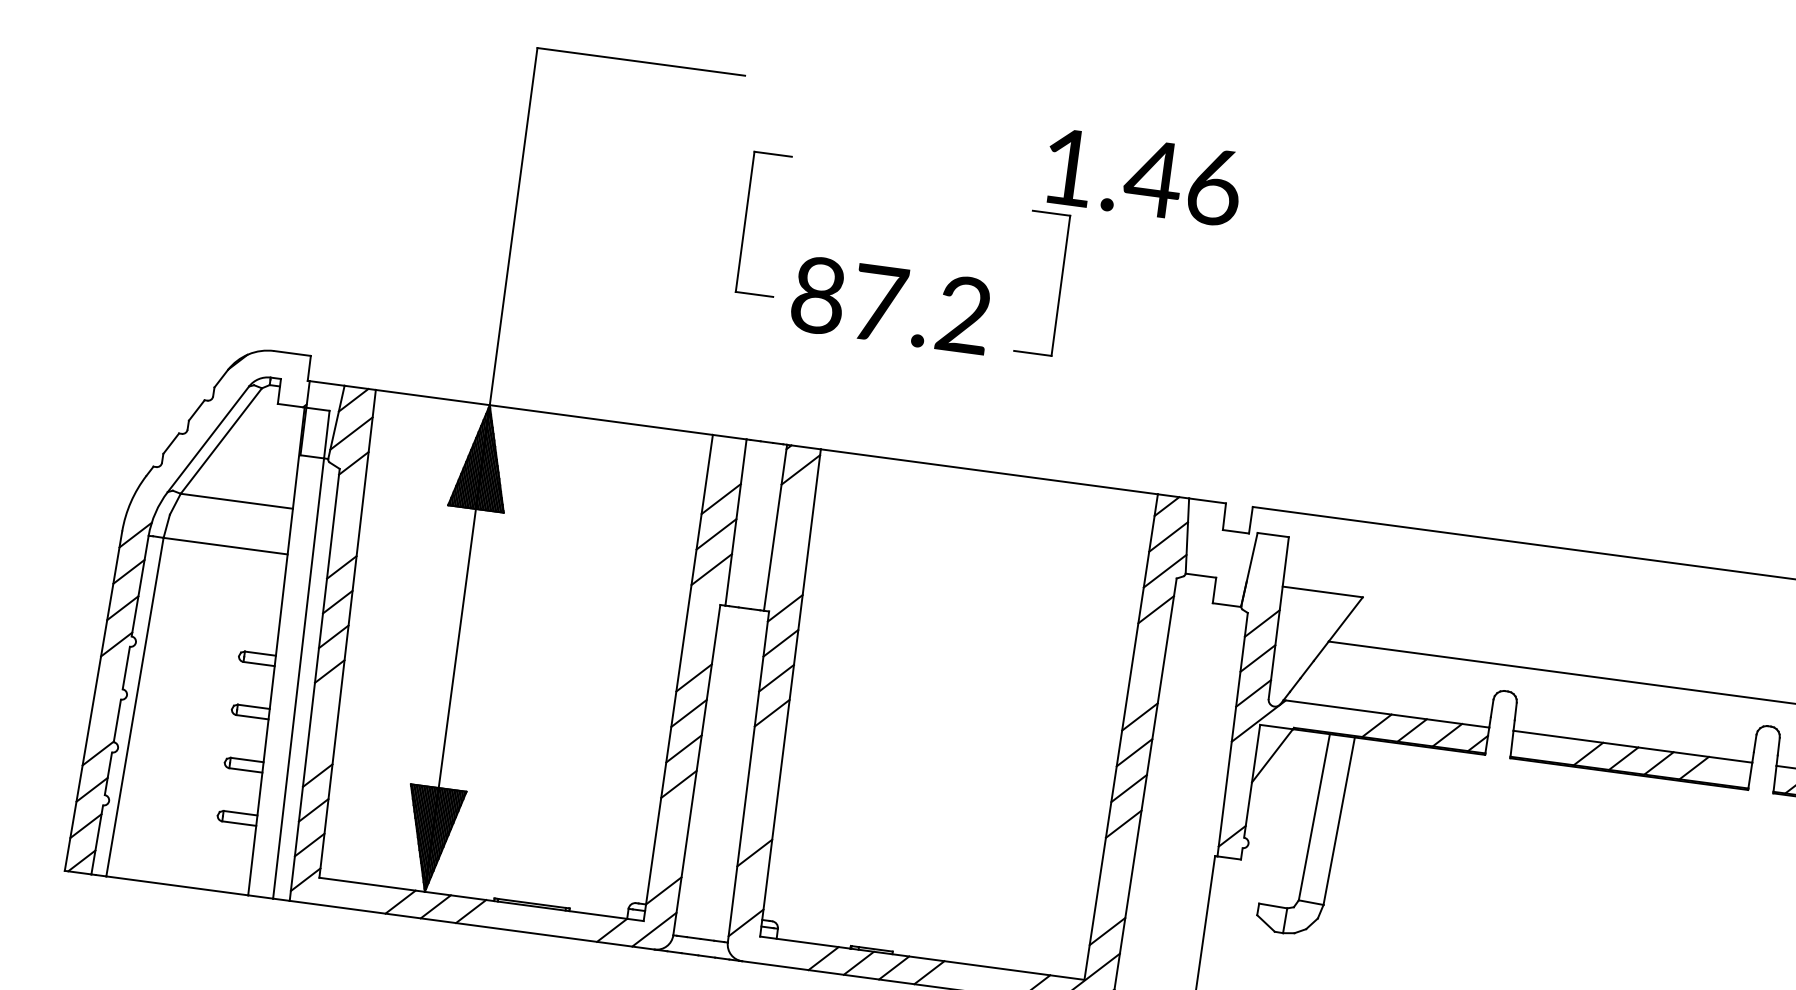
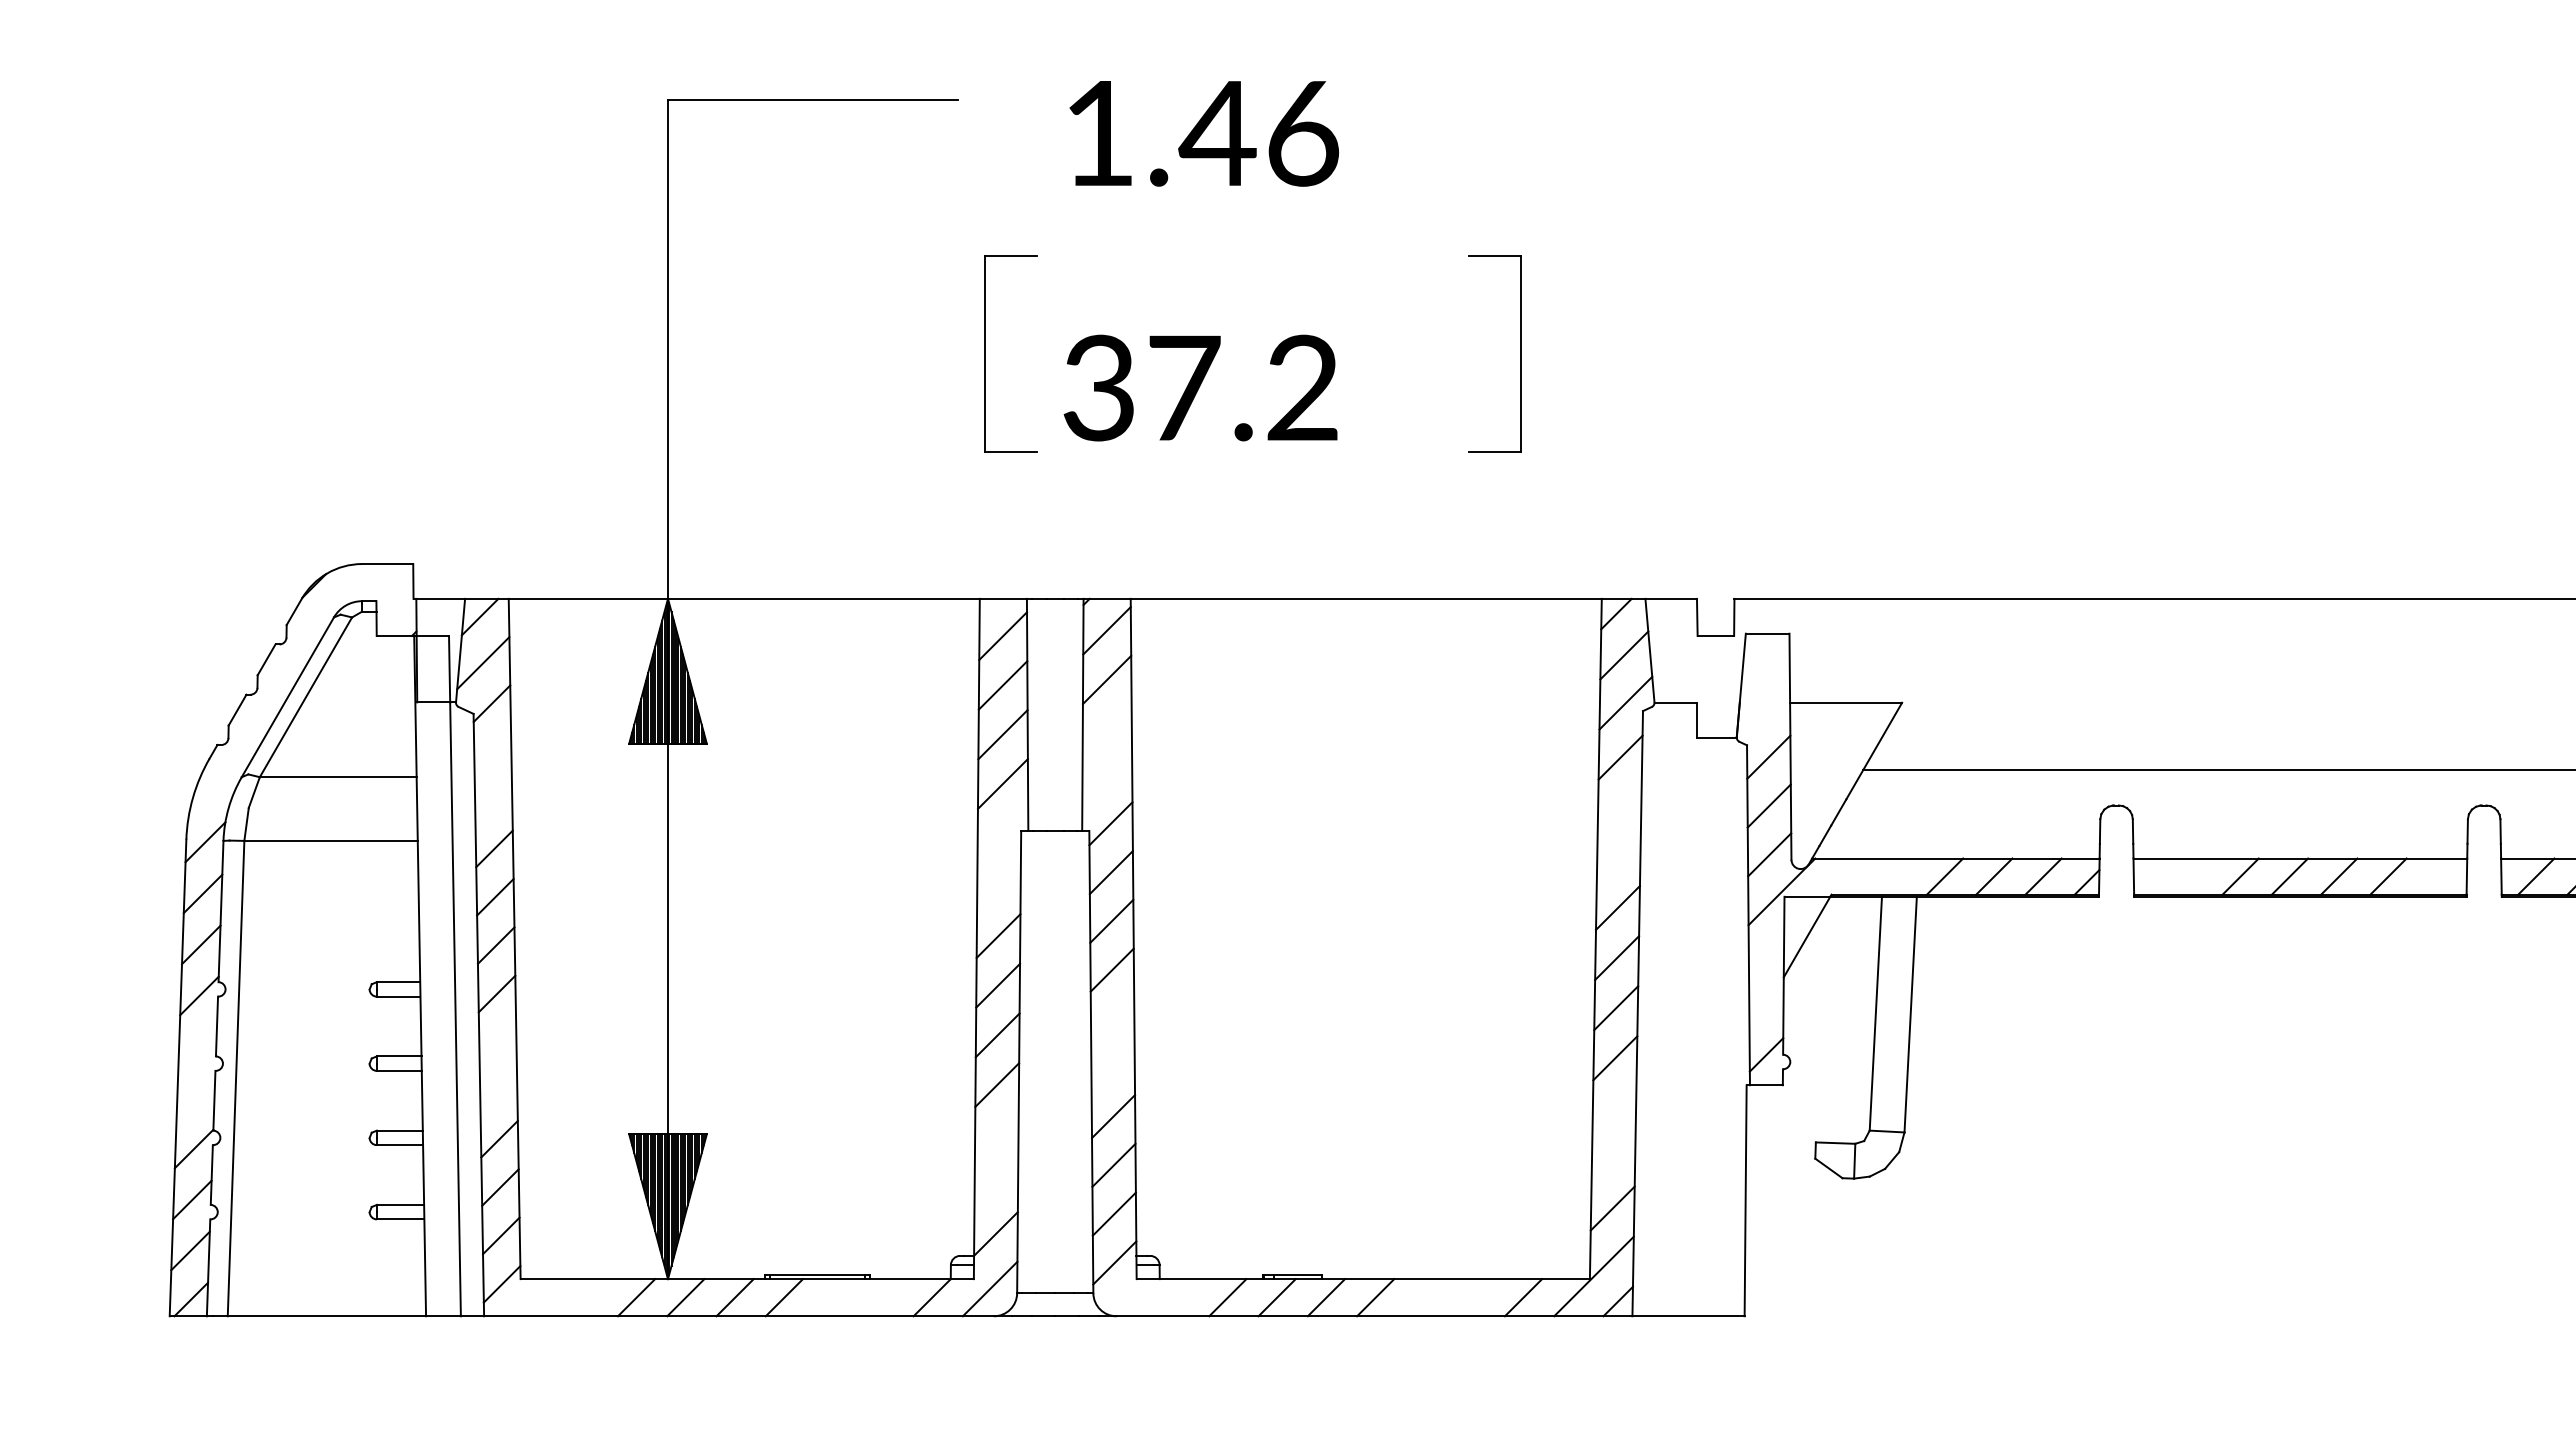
text: (1143, 177) -> (1203, 133), moved
part: (745, 221) -> (985, 353), moved
part: (1060, 285) -> (1520, 353), moved
text: (817, 295) -> (1098, 387), 87.2 -> 37.2
line: (726, 463) -> (1003, 635), added
line: (795, 504) -> (1106, 679), added
line: (759, 818) -> (1113, 1116), added
line: (749, 887) -> (1113, 1213), added
line: (505, 916) -> (783, 1297), added

